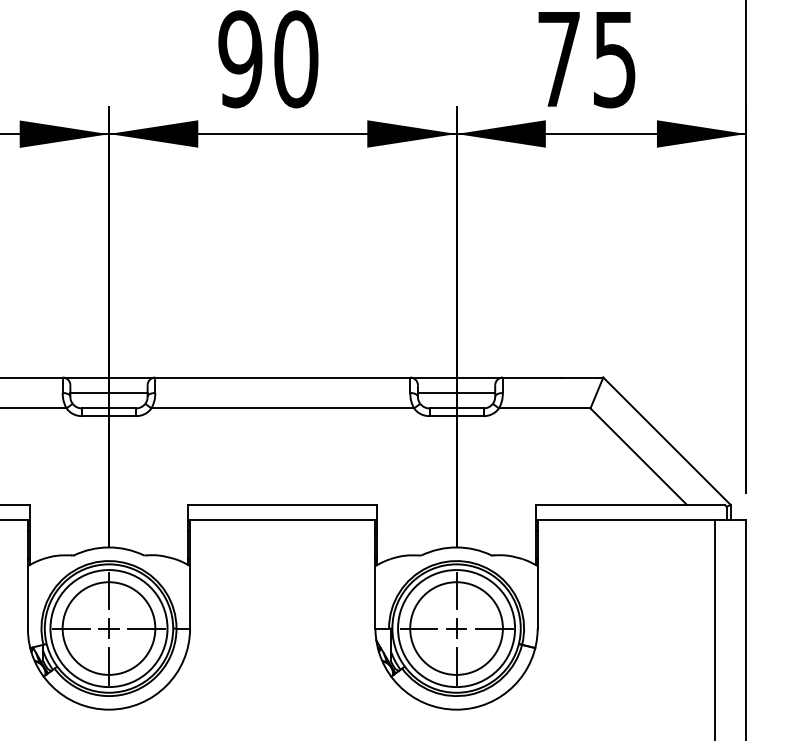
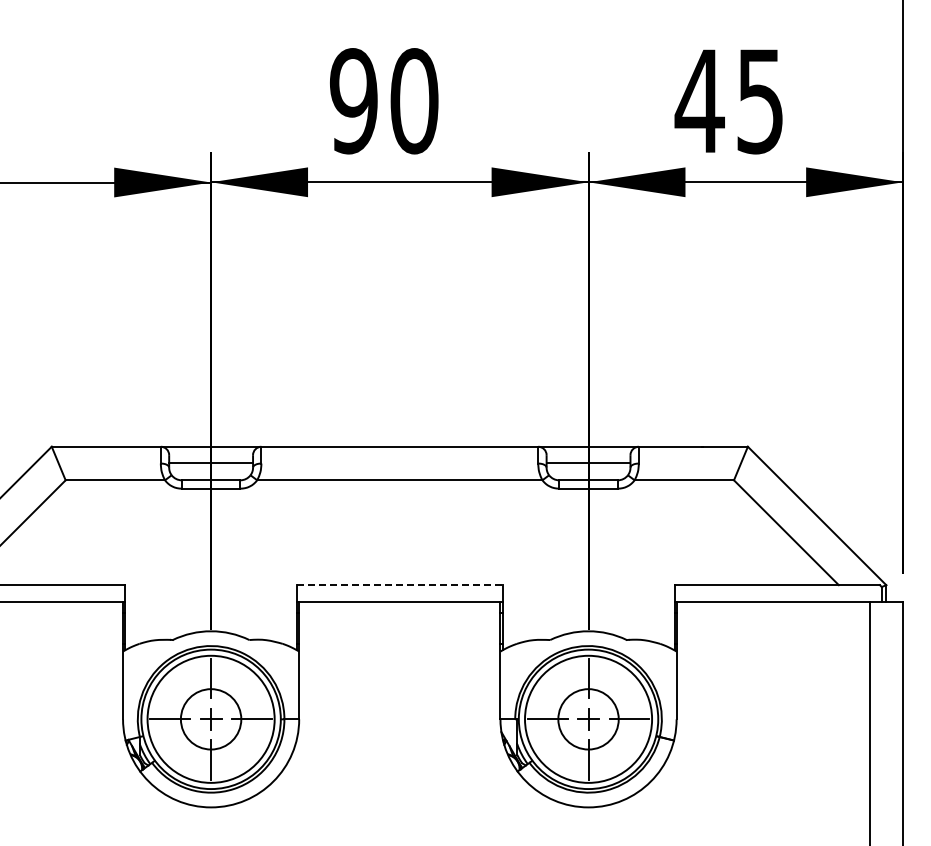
text: (558, 58) -> (699, 100), 75 -> 45
line: (282, 505) -> (399, 585), solid -> dashed
circle: (108, 628) -> (210, 719), size x0.6
circle: (456, 628) -> (588, 719), size x0.6

